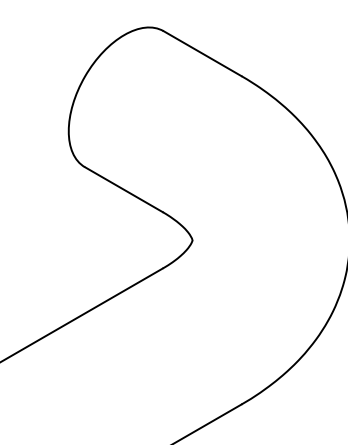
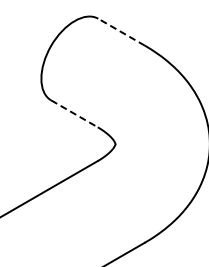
line: (202, 54) -> (121, 32), solid -> dashed
line: (123, 189) -> (74, 113), solid -> dashed

